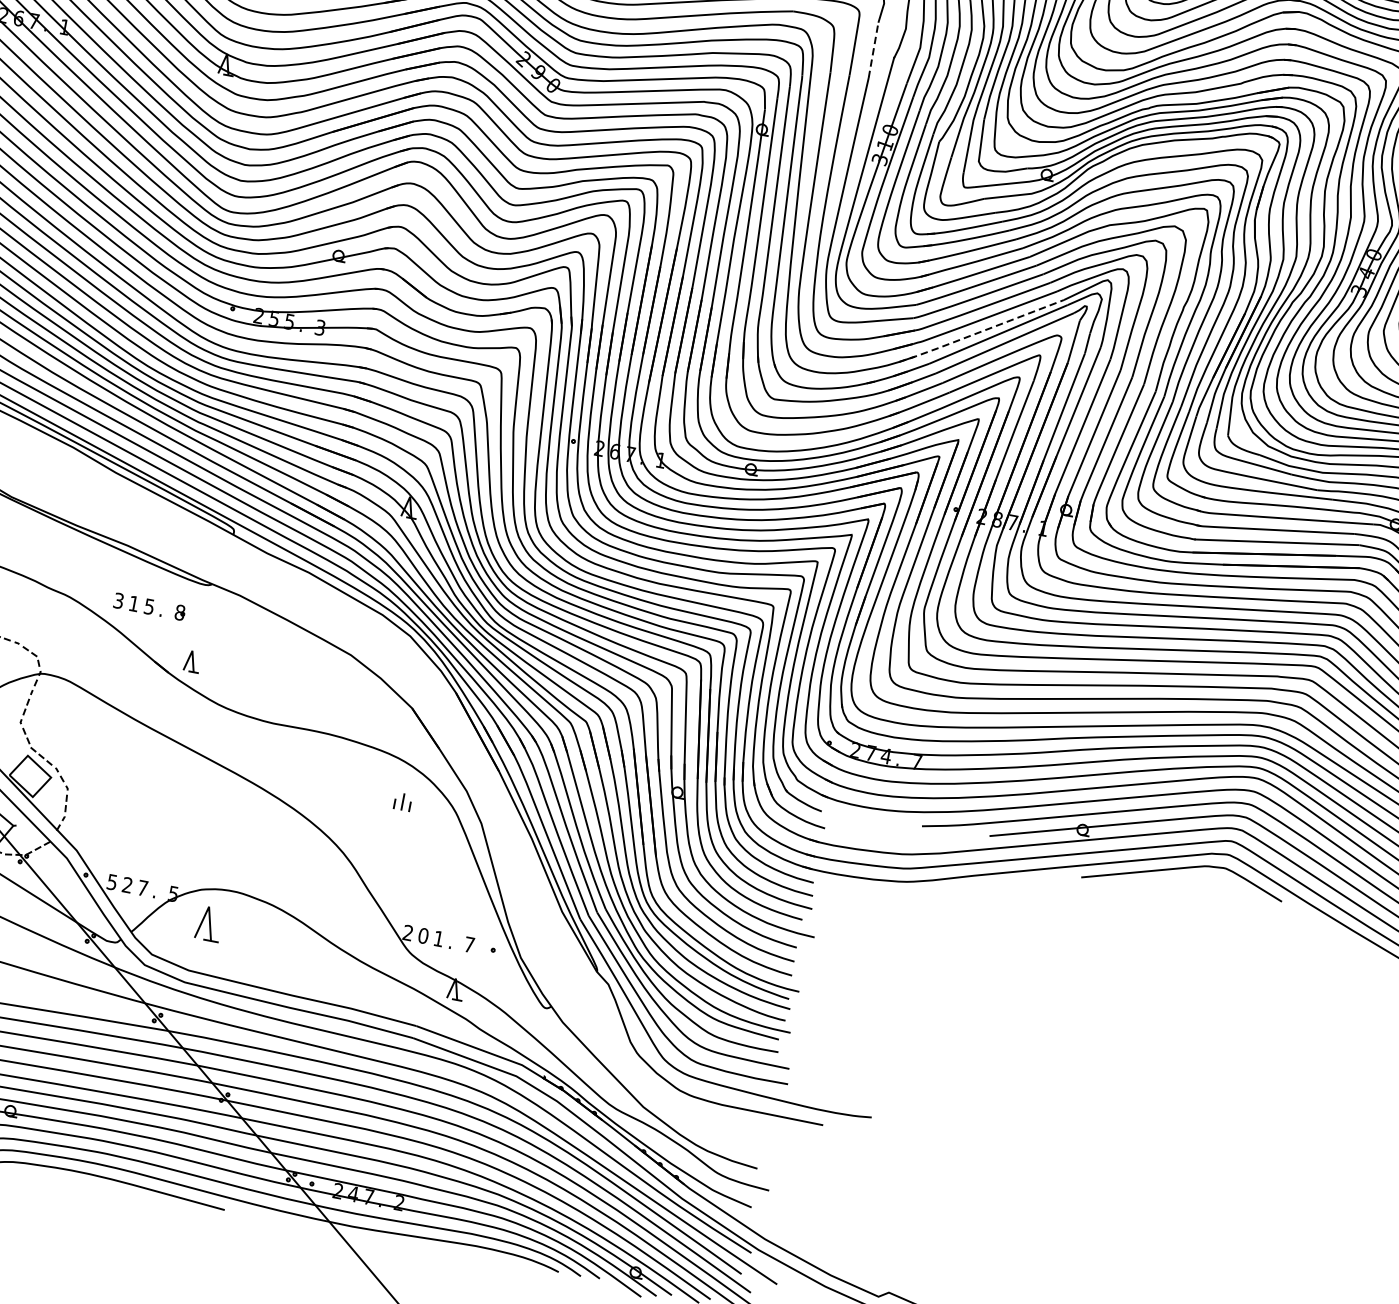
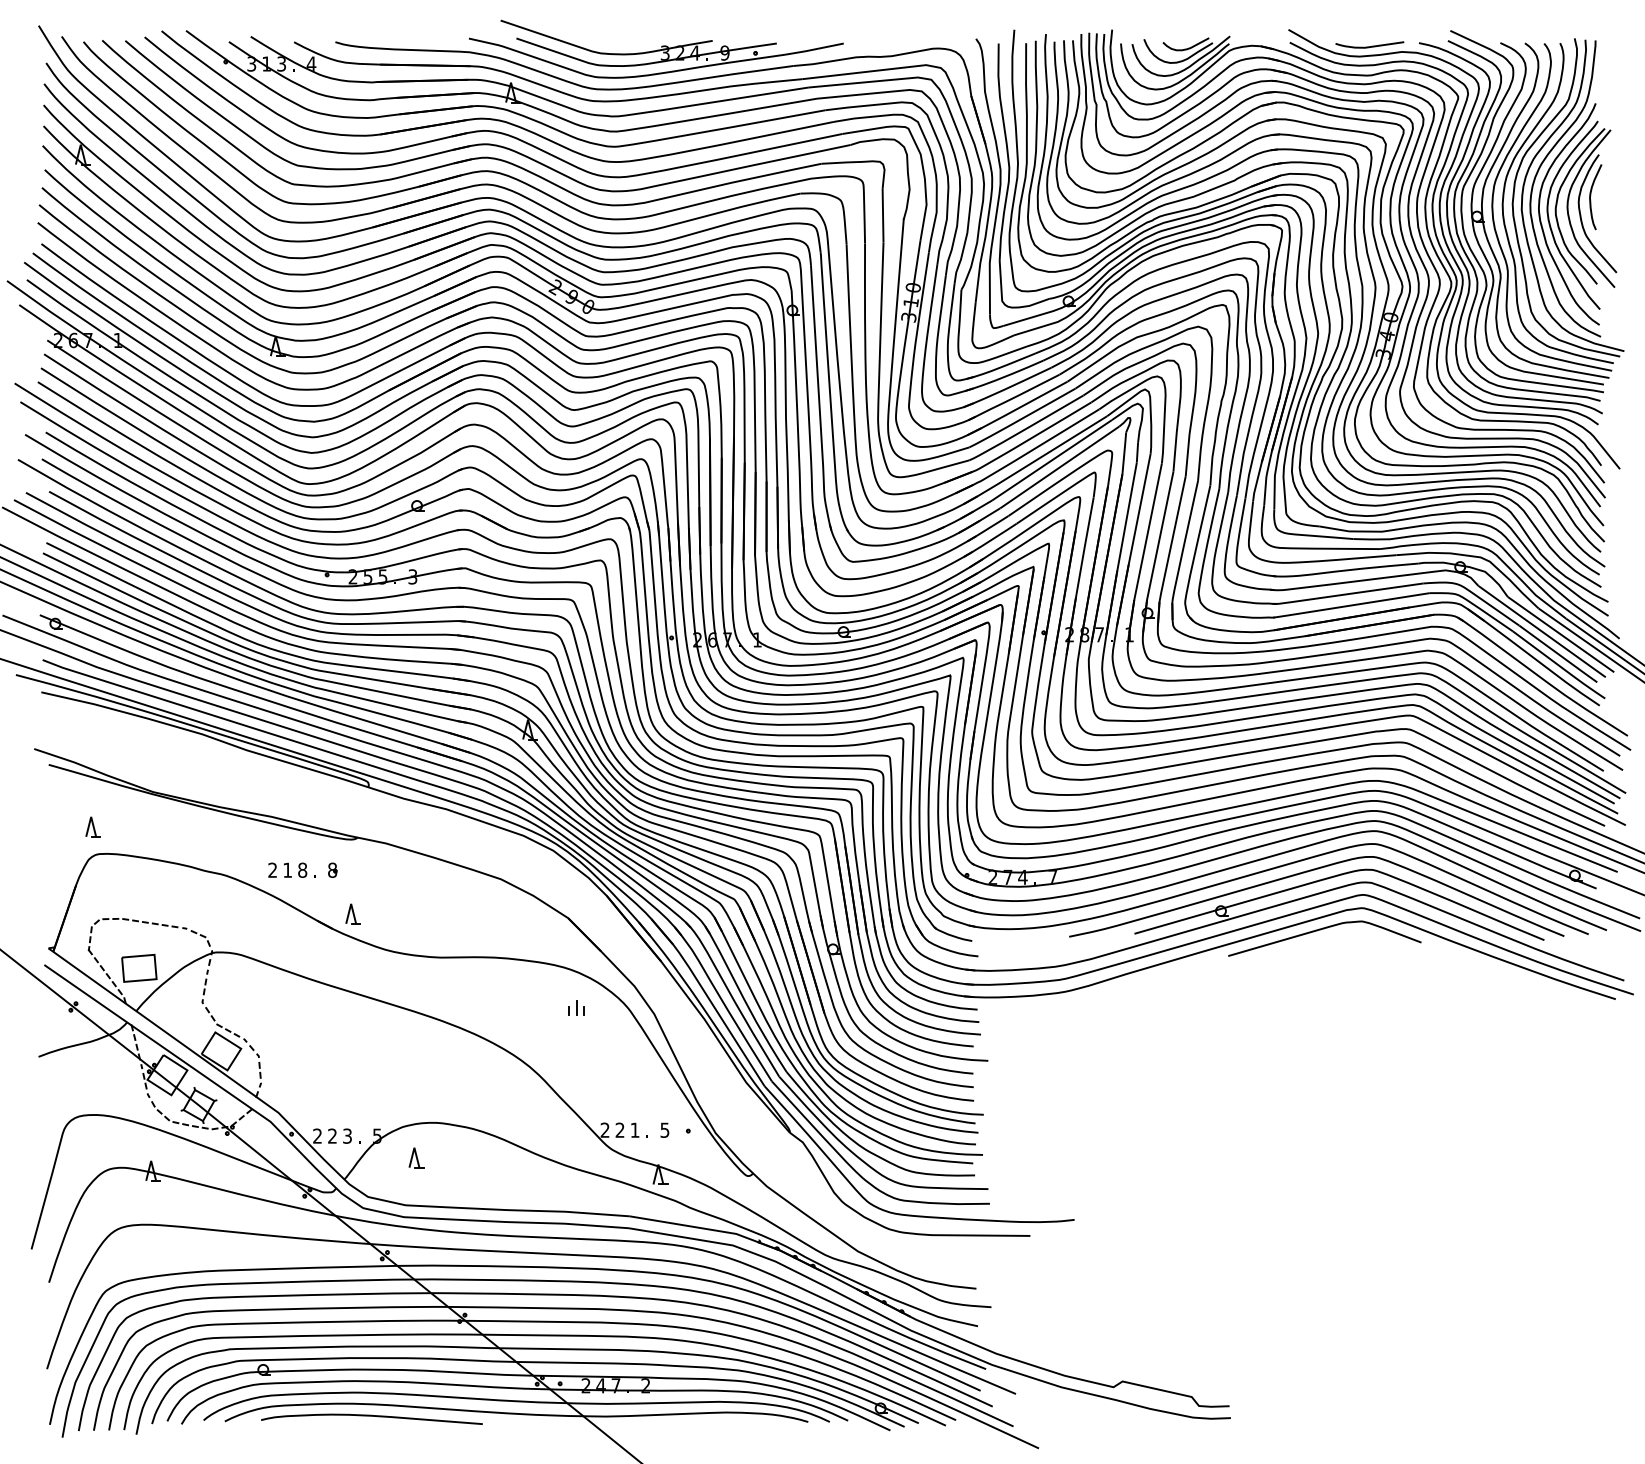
line: (874, 50) -> (883, 215), dashed -> solid
line: (980, 332) -> (1034, 461), dashed -> solid
text: (118, 601) -> (272, 870), 3 -> 2
text: (149, 605) -> (302, 869), 5 -> 8
text: (112, 881) -> (317, 1135), 5 -> 2
text: (143, 887) -> (347, 1135), 7 -> 3
part: (209, 923) -> (416, 1157), size x0.62
text: (423, 935) -> (619, 1129), 0 -> 2
text: (469, 943) -> (664, 1129), 7 -> 5

